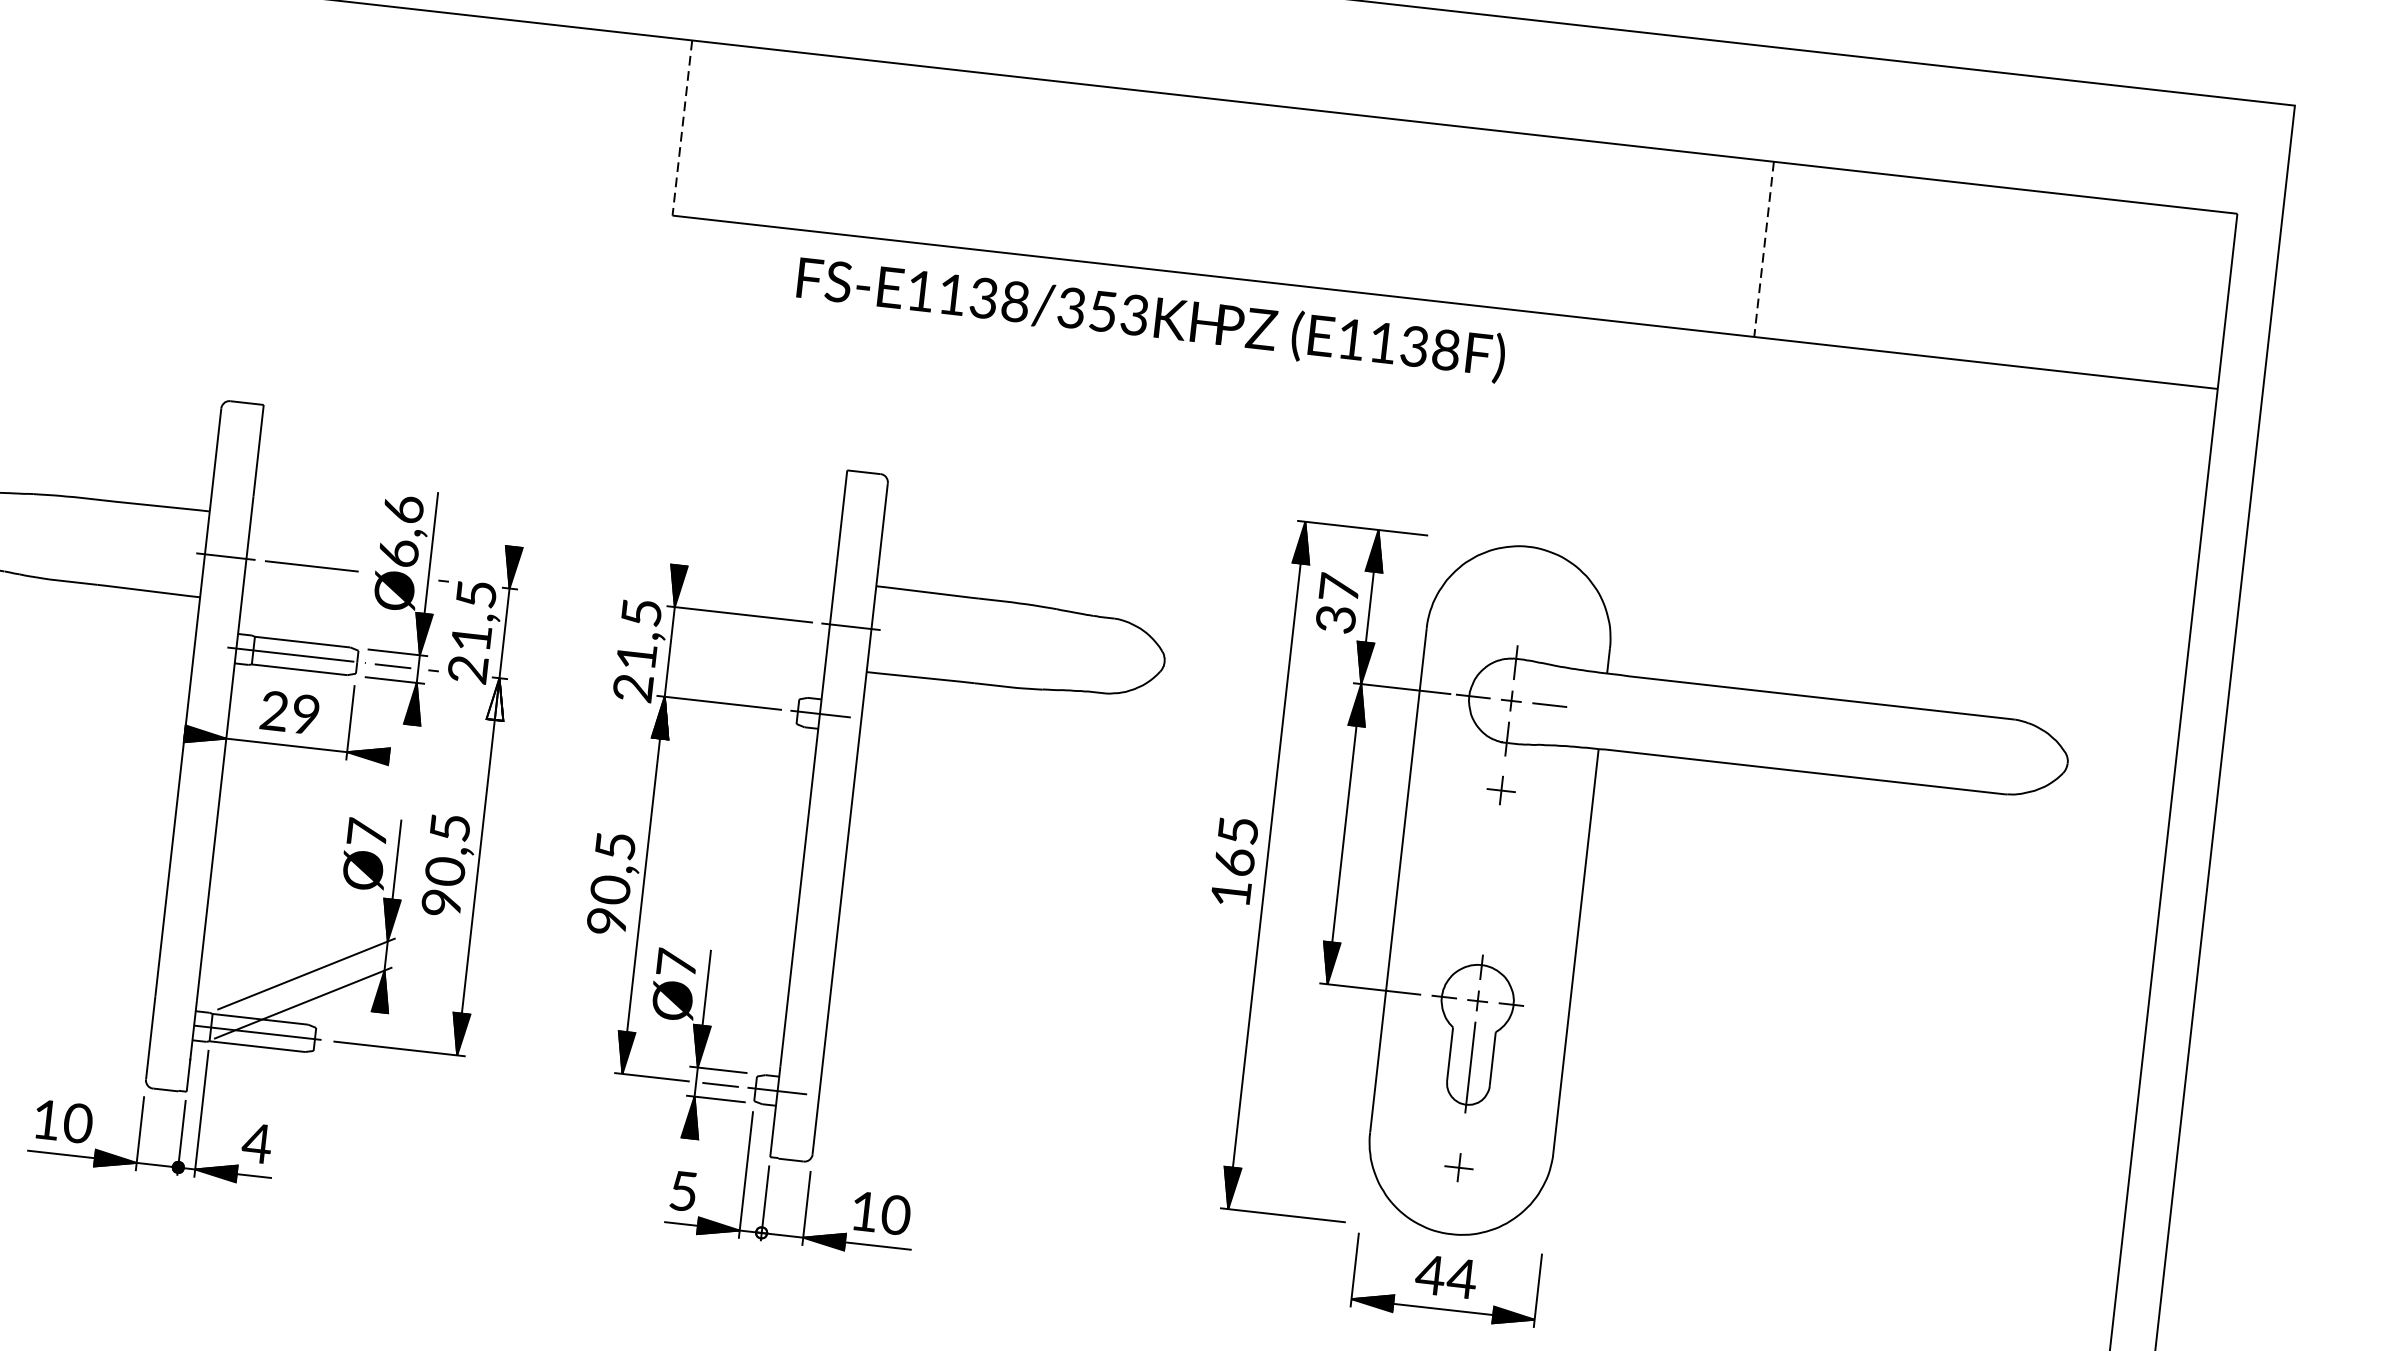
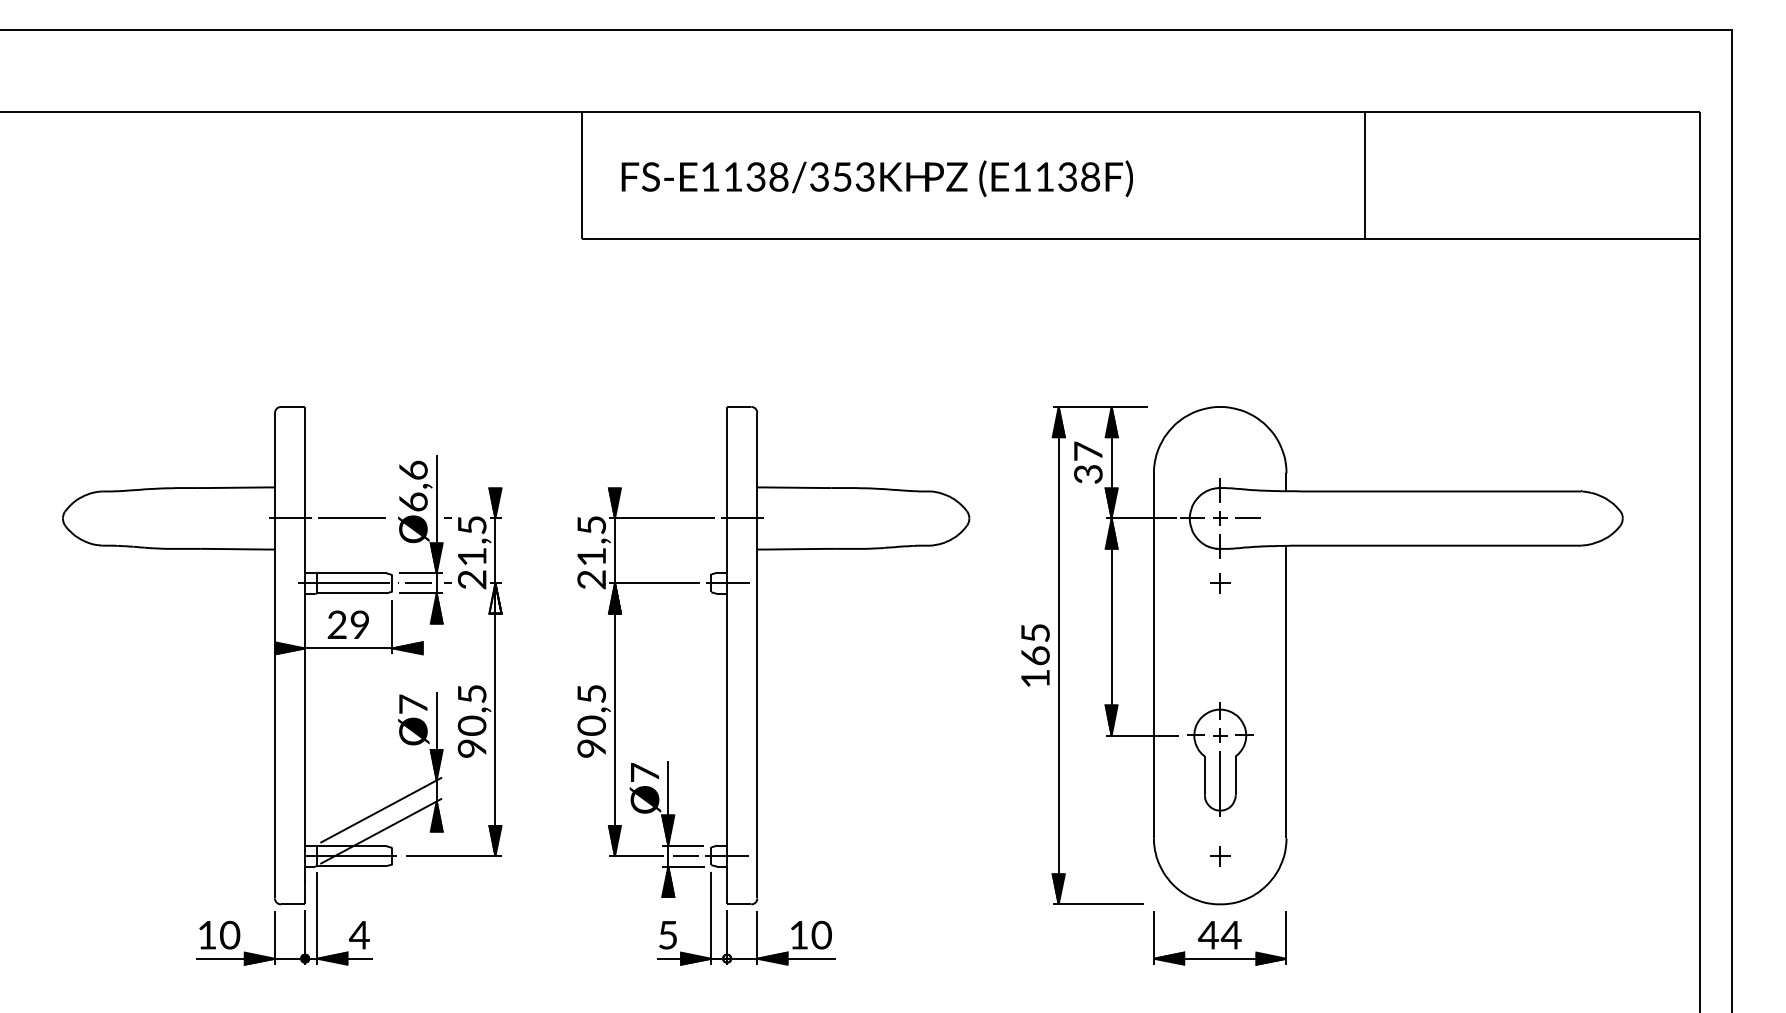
line: (681, 129) -> (581, 176), dashed -> solid
line: (1763, 250) -> (1364, 176), dashed -> solid
text: (1150, 318) -> (876, 178), moved

